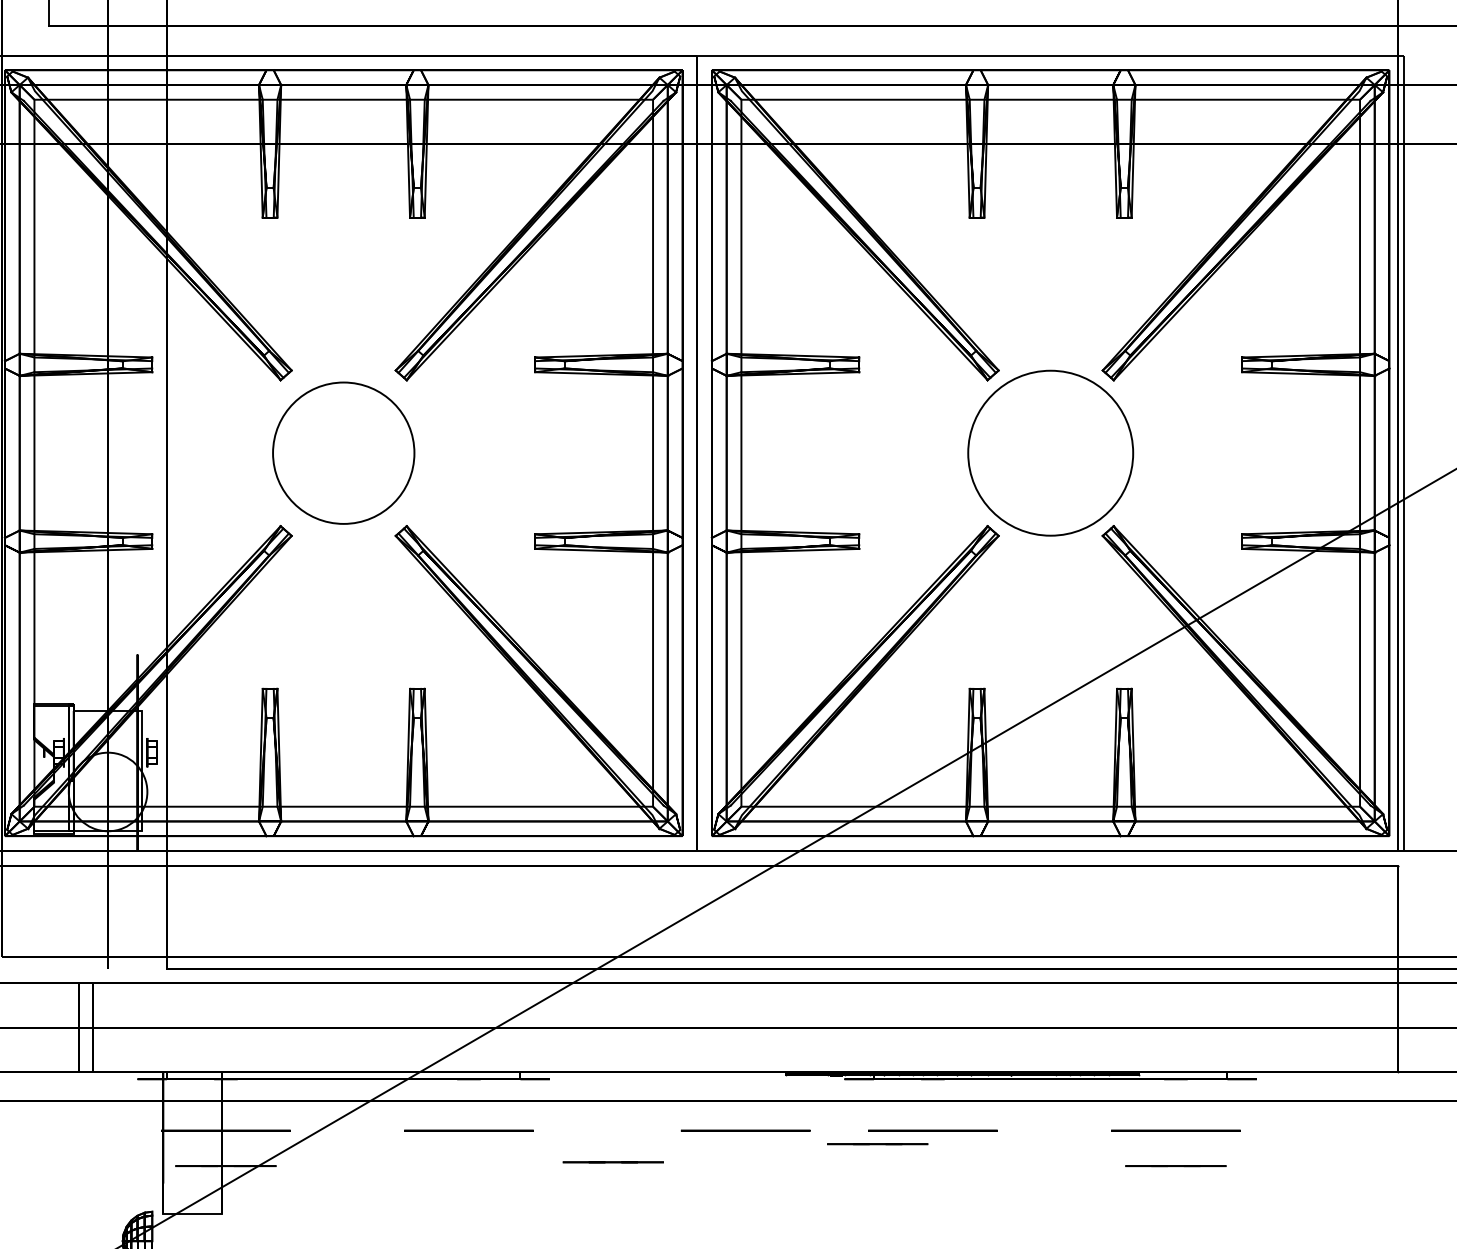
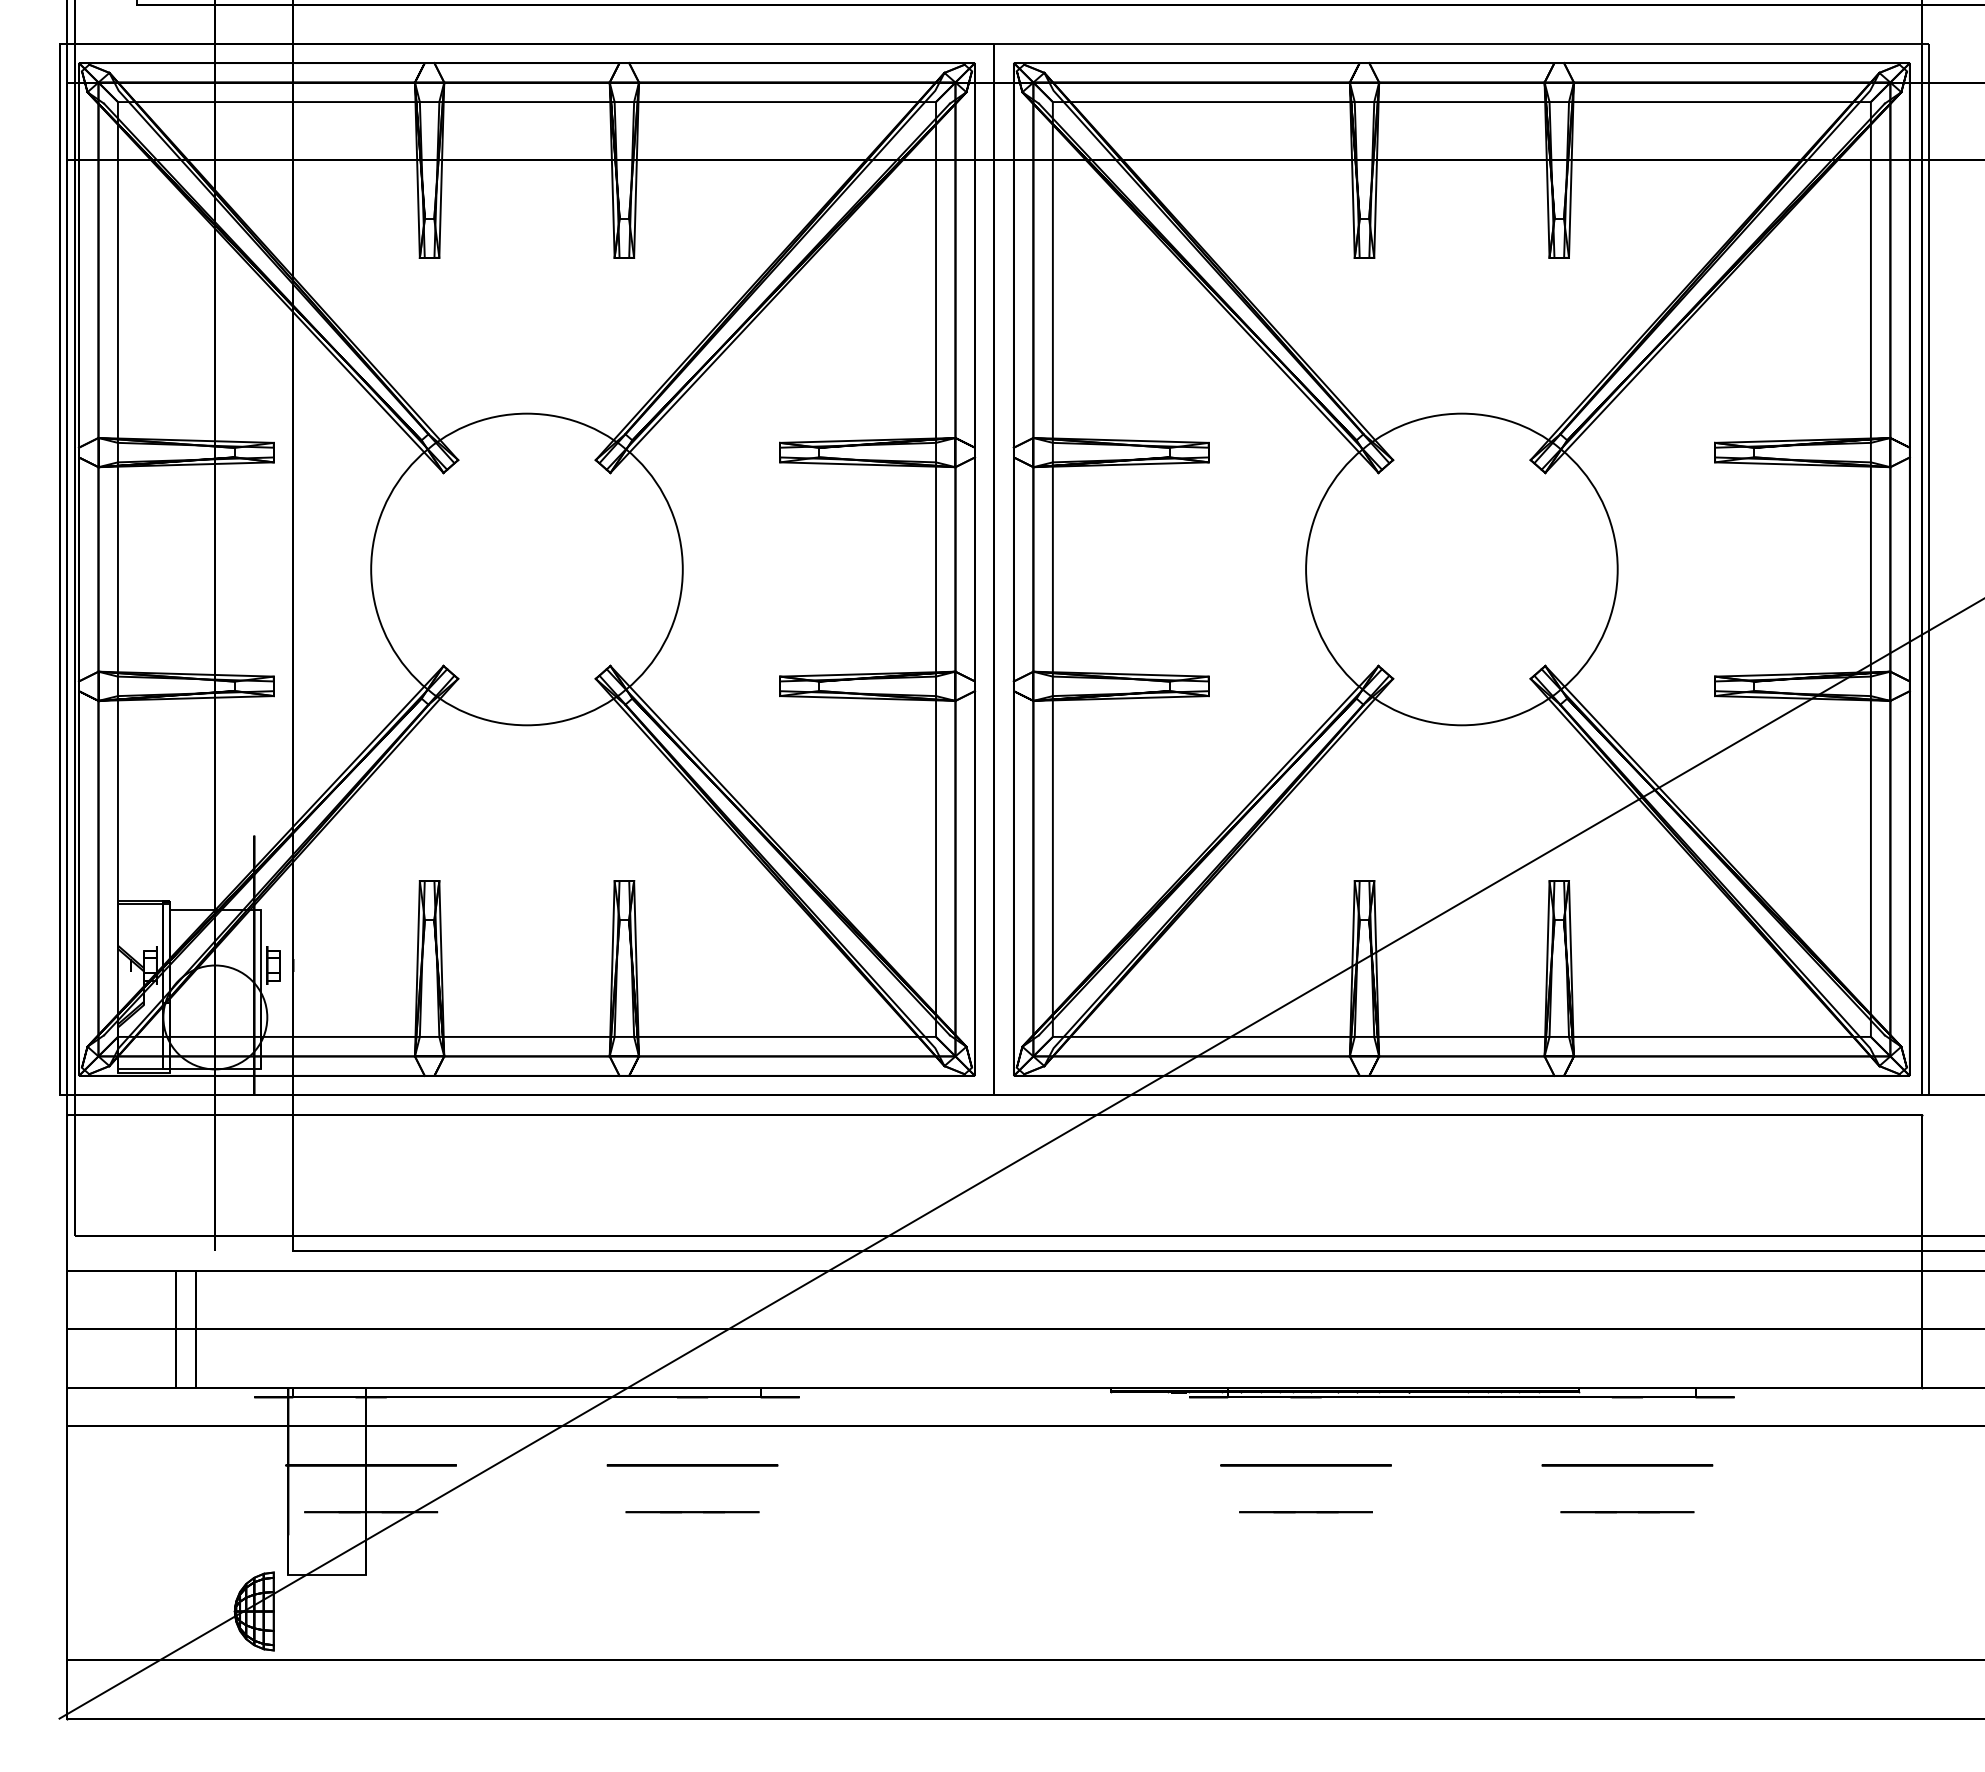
circle: (343, 453) -> (526, 569), size x1.67
circle: (1050, 453) -> (1461, 569), size x1.43
circle: (745, 1130) -> (1058, 1465), removed
line: (877, 1144) -> (1305, 1512), moved
line: (613, 1162) -> (692, 1512), moved

